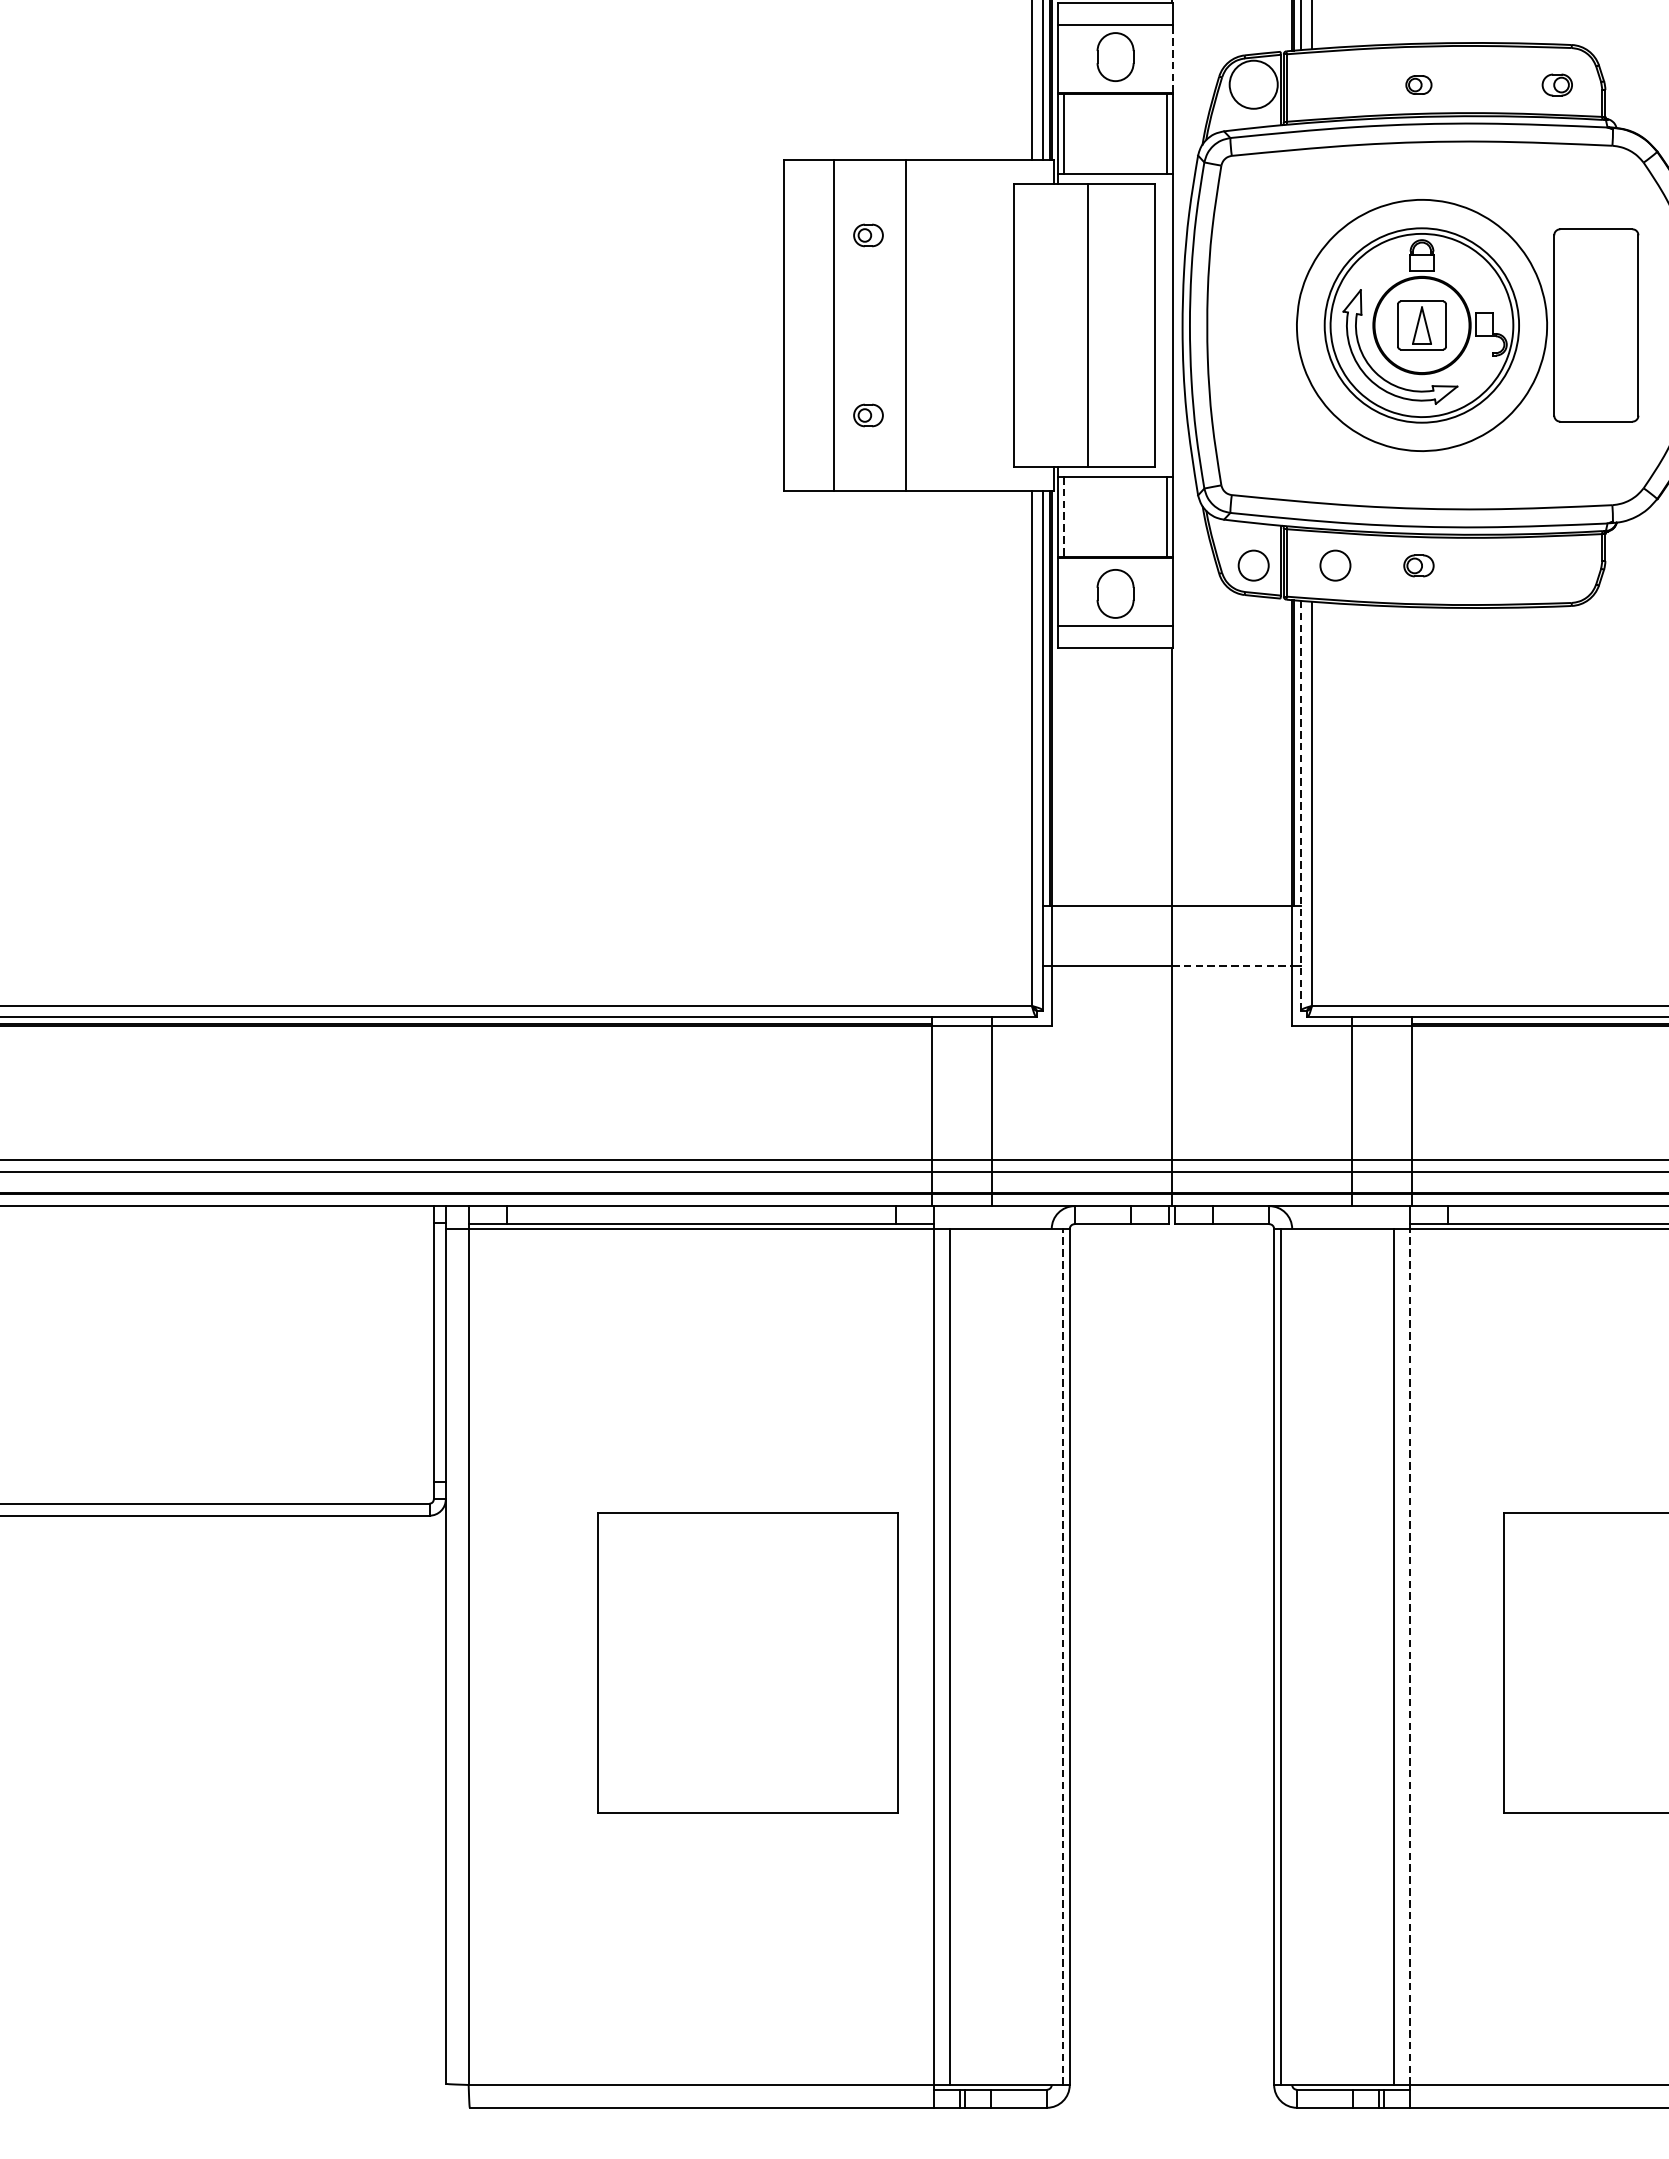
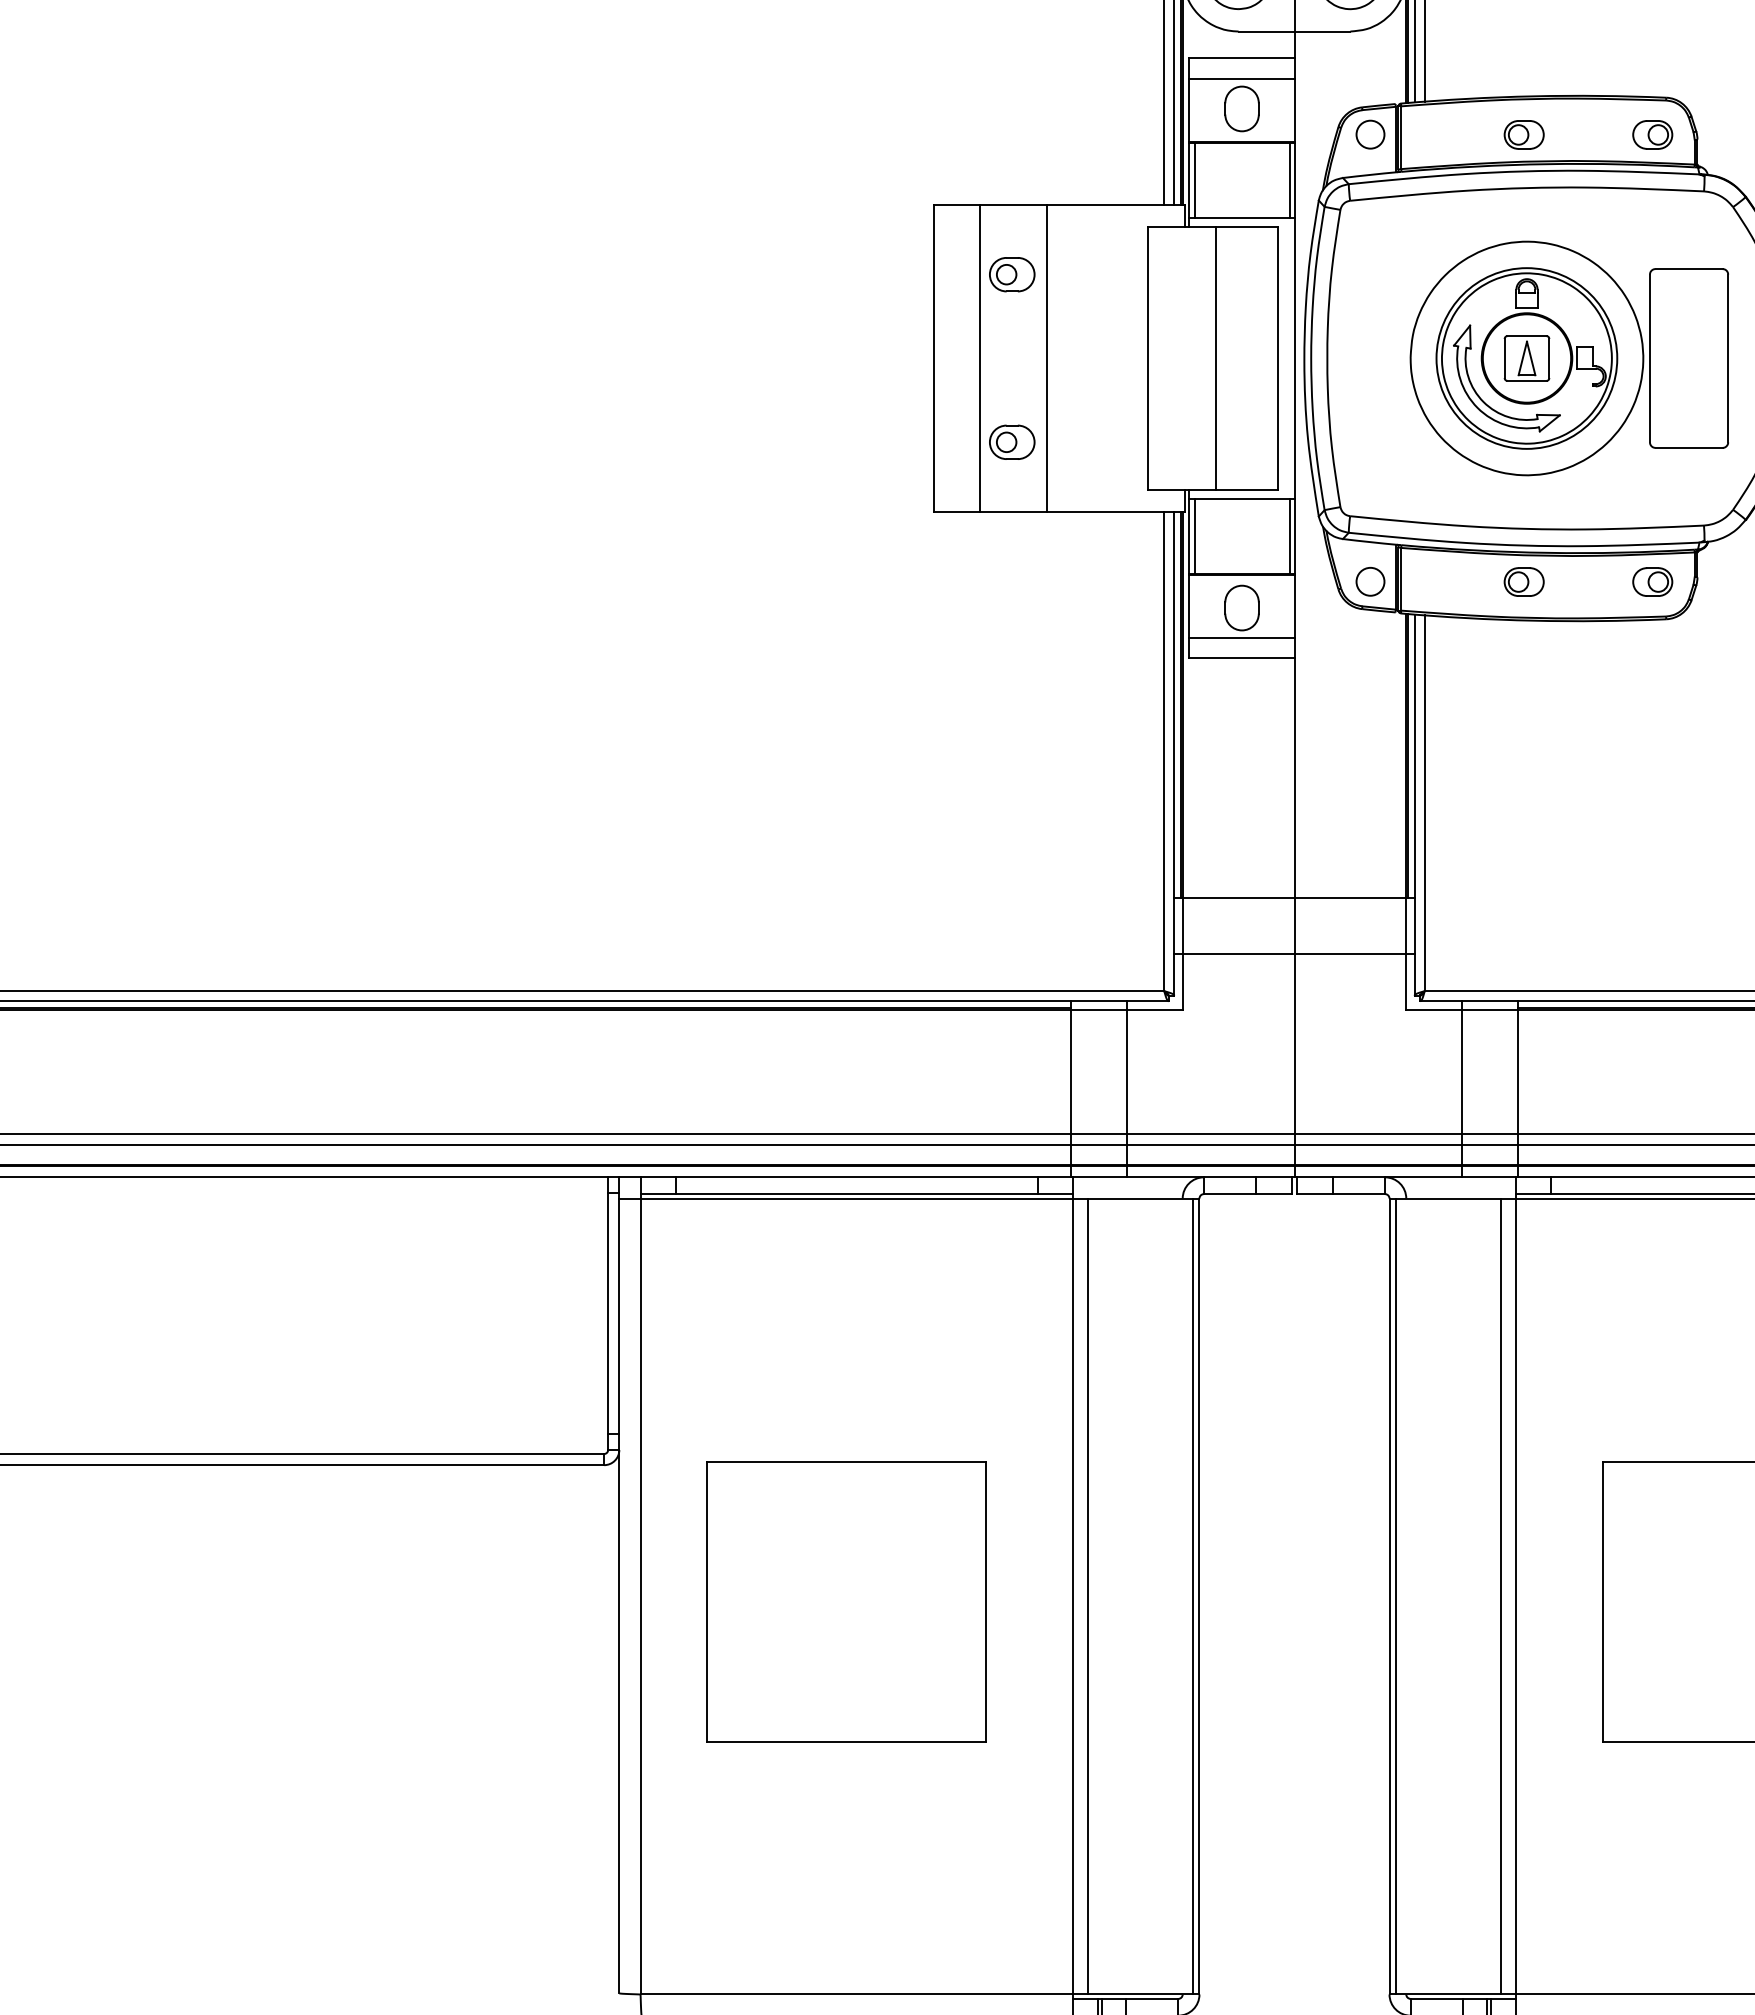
line: (1173, 58) -> (1295, 110), dashed -> solid
circle: (1253, 84) -> (1370, 134), size x0.62
part: (1418, 84) -> (1523, 134), size x1.67
part: (1556, 84) -> (1652, 134), size x1.43
part: (868, 235) -> (1012, 274), size x1.67
part: (868, 414) -> (1012, 441), size x1.67
line: (1064, 518) -> (1194, 537), dashed -> solid
circle: (1335, 565) -> (1446, 581), removed
part: (1418, 565) -> (1523, 581), size x1.43
part: (1556, 565) -> (1652, 581), added
line: (1301, 806) -> (1414, 805), dashed -> solid
line: (1232, 965) -> (1350, 953), dashed -> solid
line: (1063, 1656) -> (1193, 1596), dashed -> solid
line: (1409, 1656) -> (1515, 1596), dashed -> solid
part: (748, 1662) -> (846, 1601), moved

